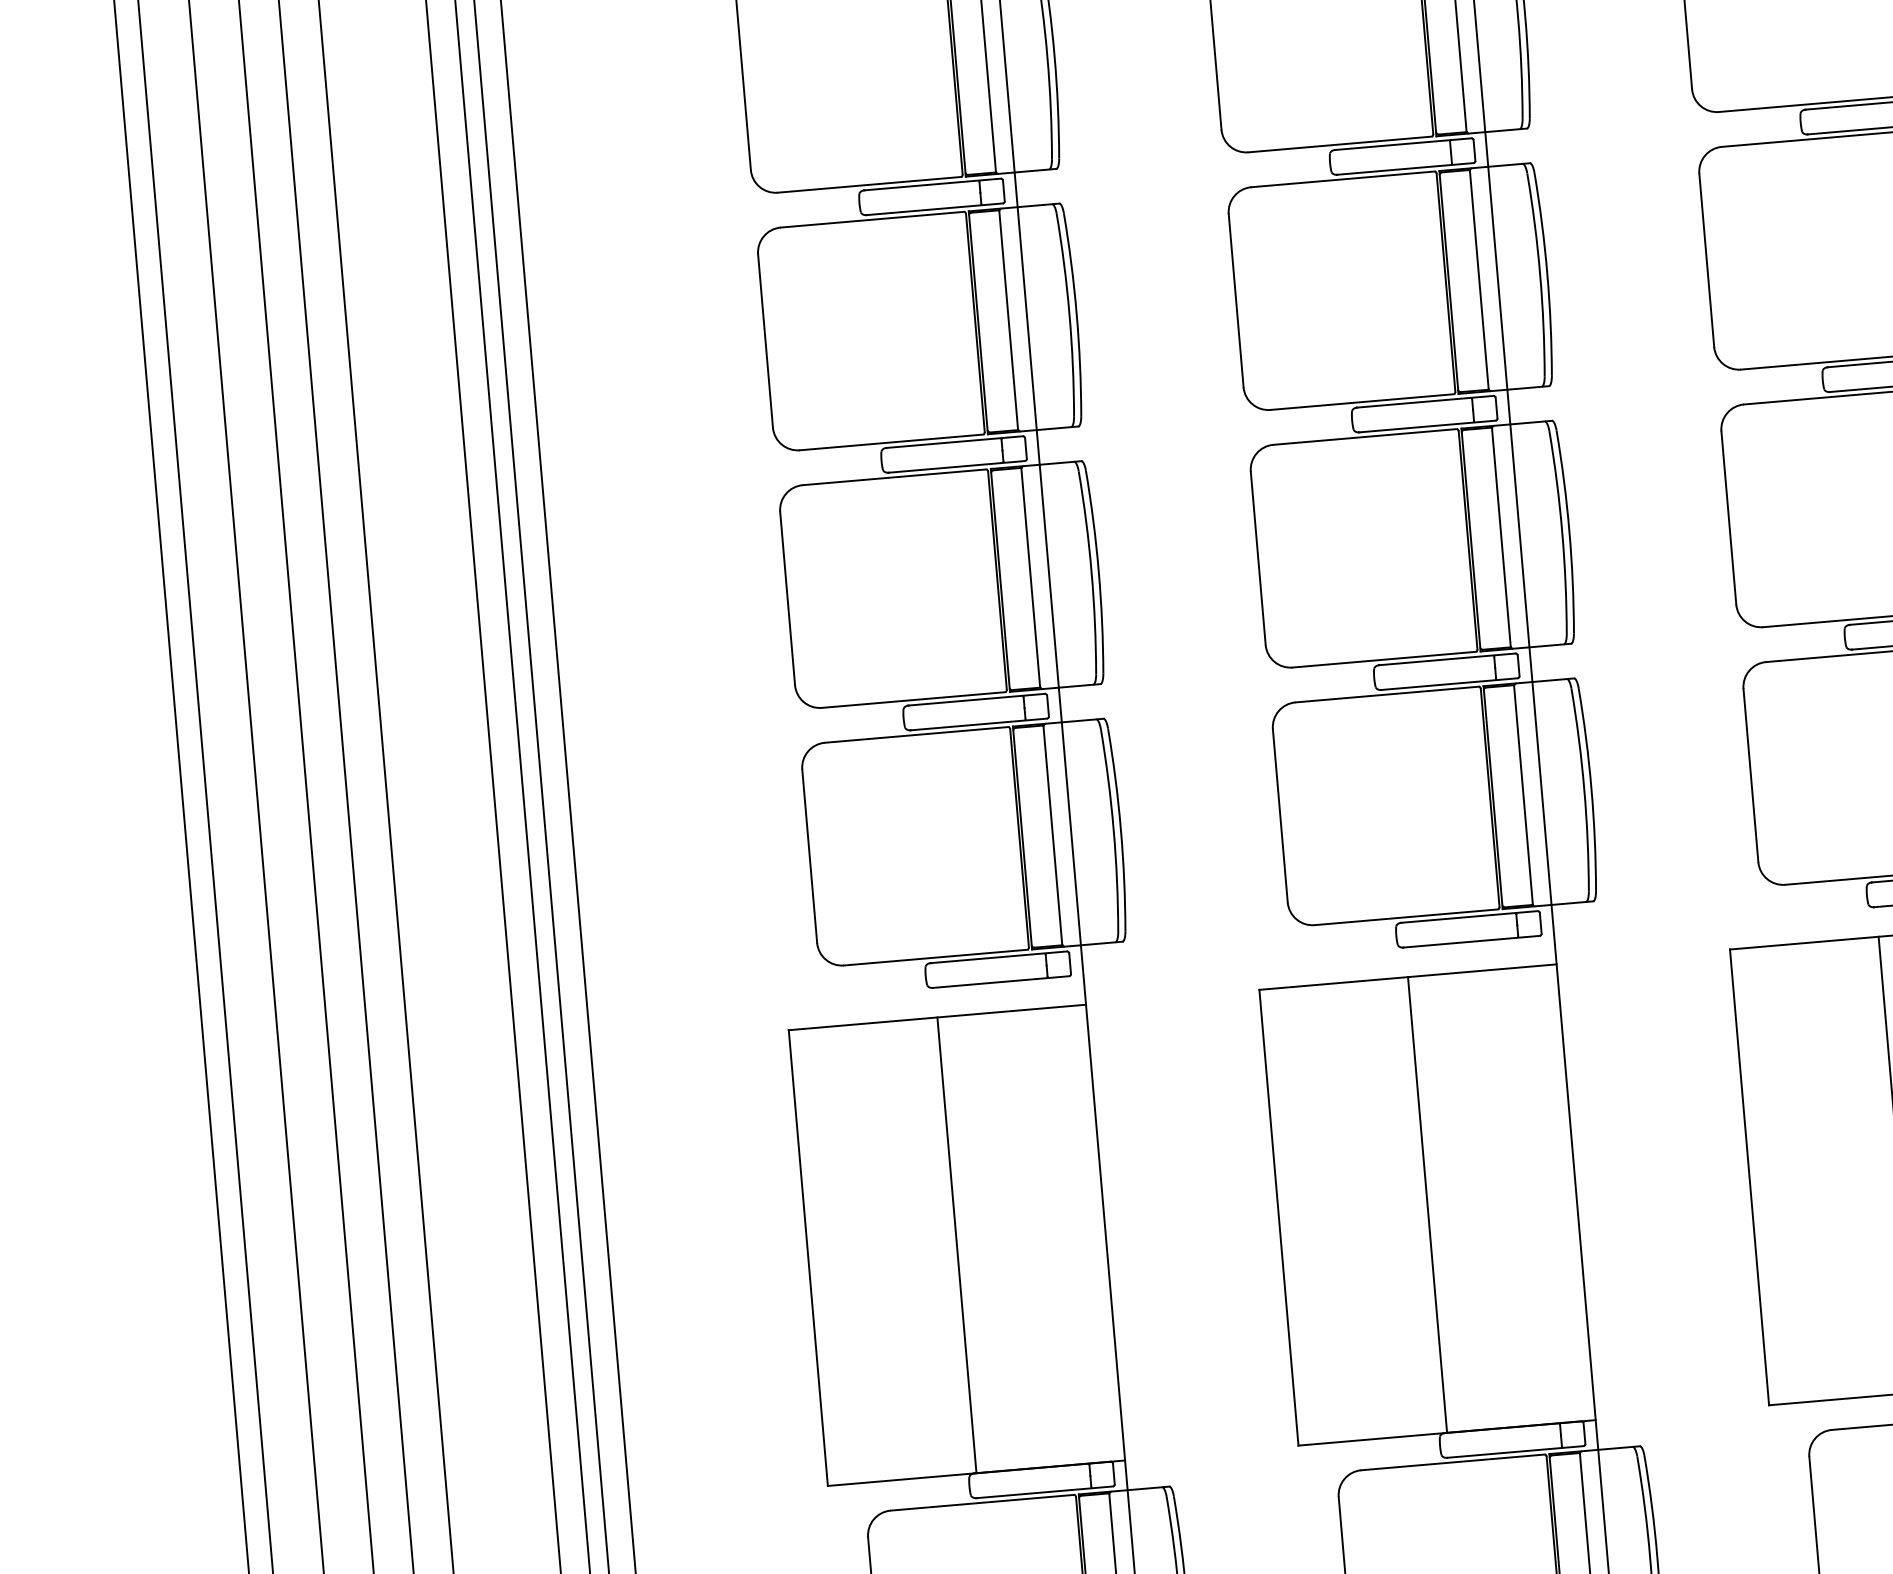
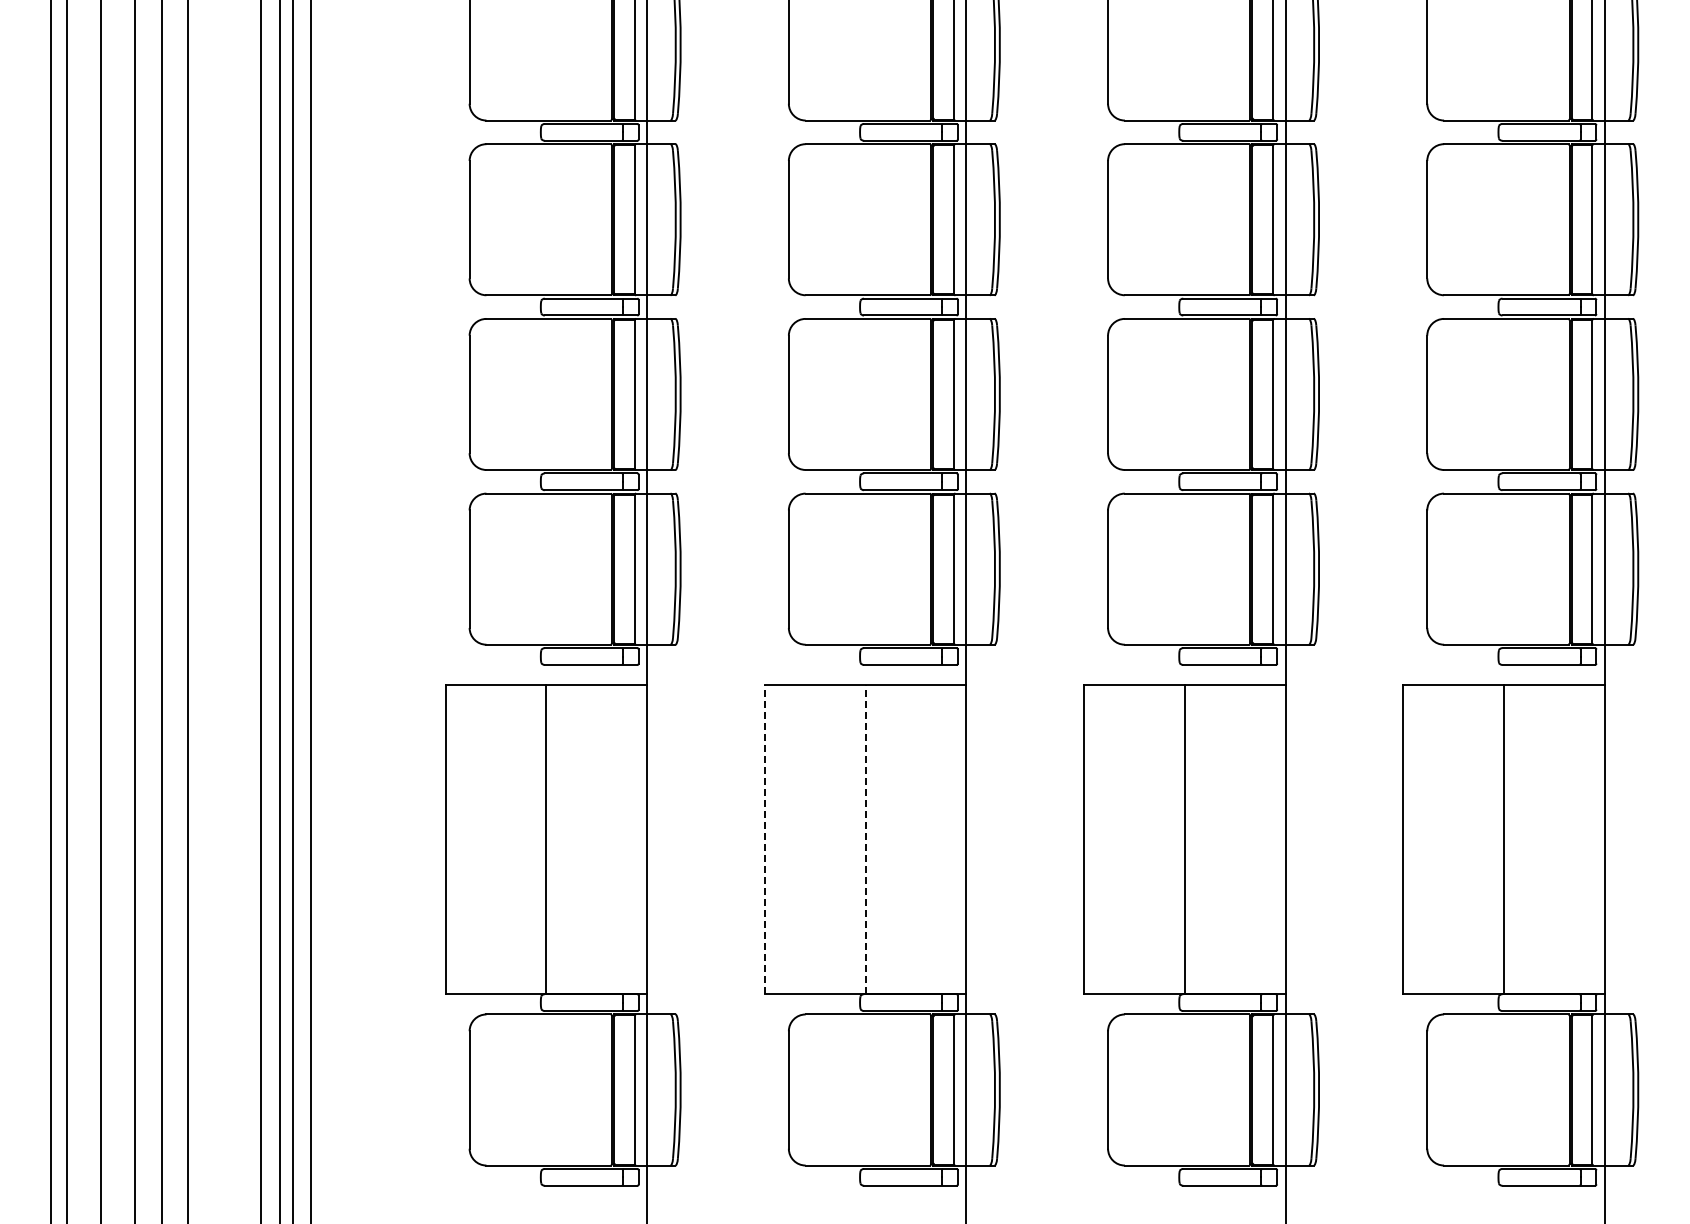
line: (1427, 1204) -> (865, 839), solid -> dashed
line: (1278, 1217) -> (764, 839), solid -> dashed

